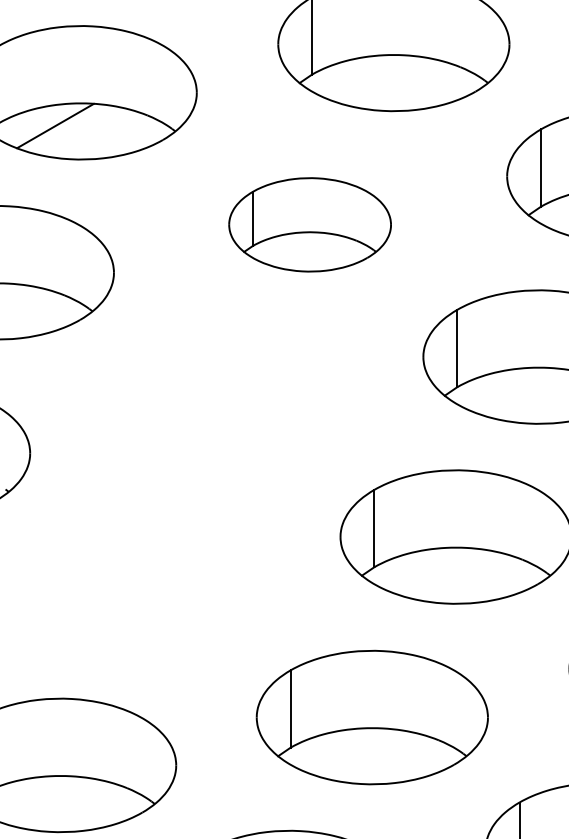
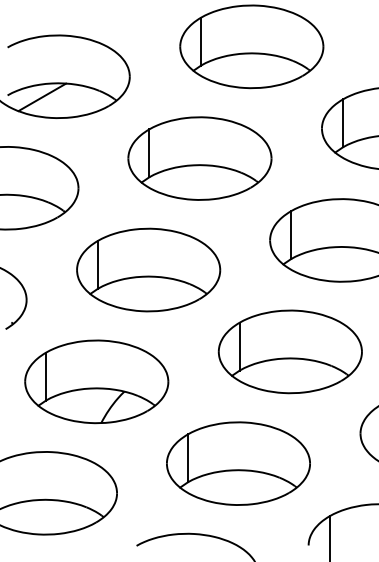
part: (309, 224) -> (199, 158), size x1.43
part: (227, 403) -> (148, 269), added
part: (143, 584) -> (96, 381), added

